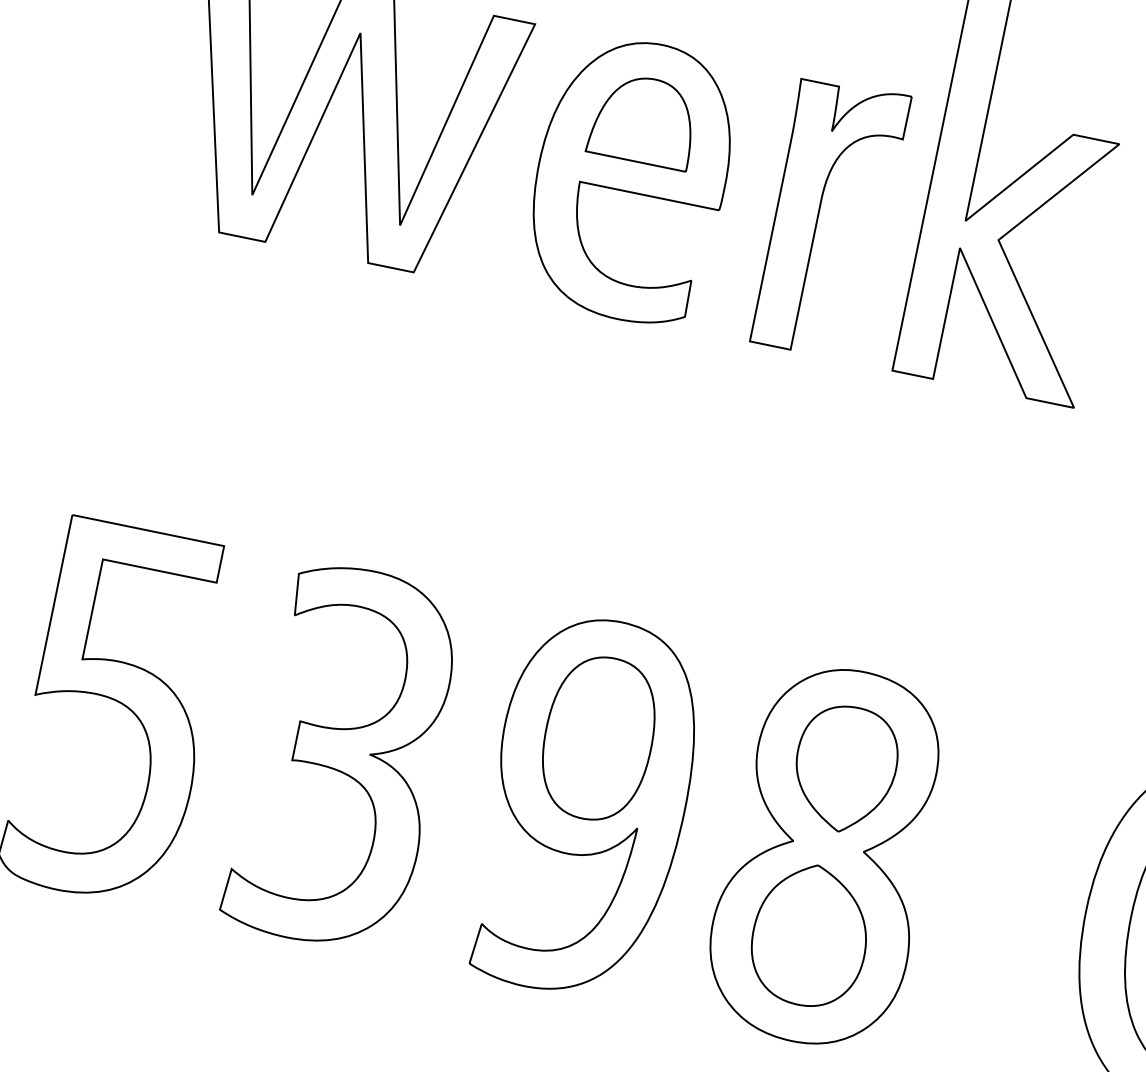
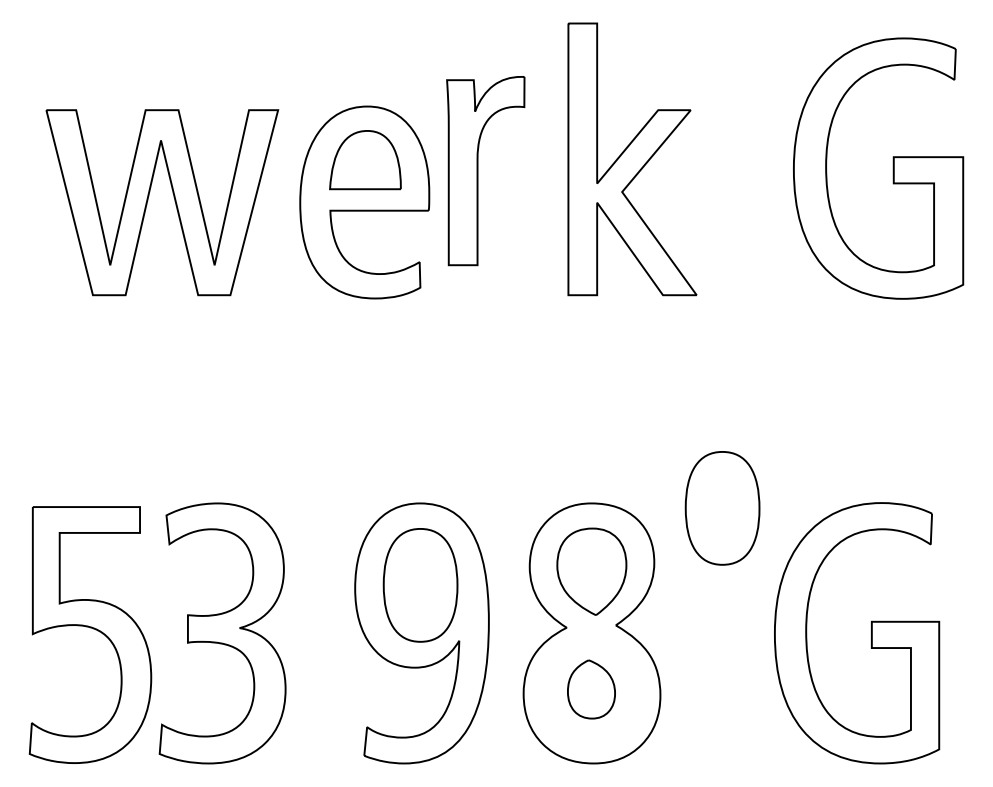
part: (819, 217) -> (478, 171), moved
part: (1048, 717) -> (722, 508), added
part: (343, 757) -> (222, 633), moved
part: (810, 935) -> (591, 689), size x0.6

